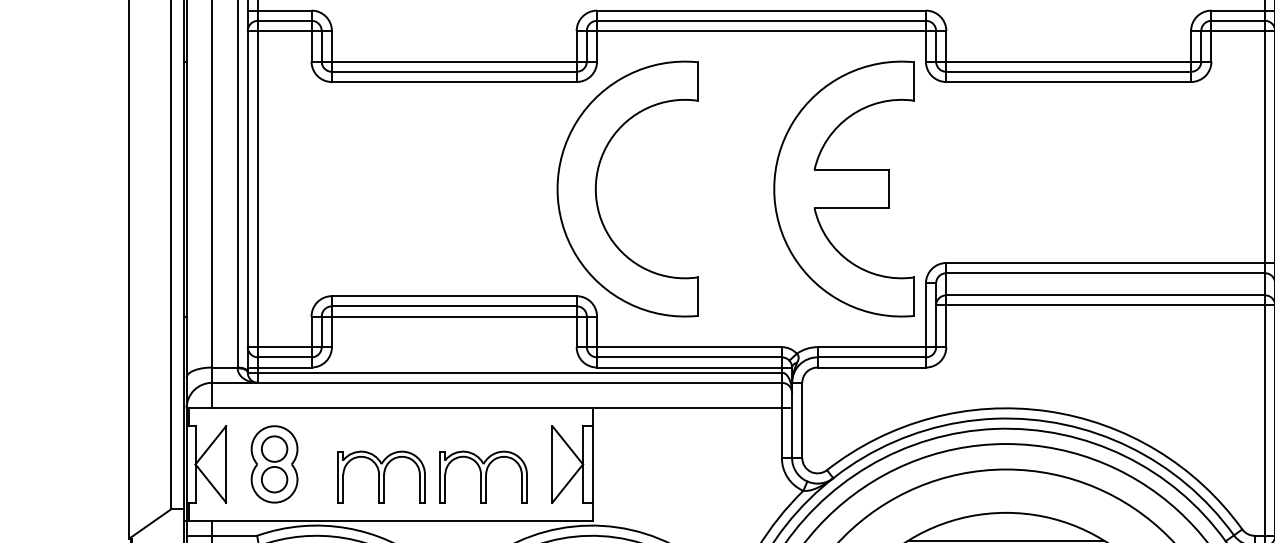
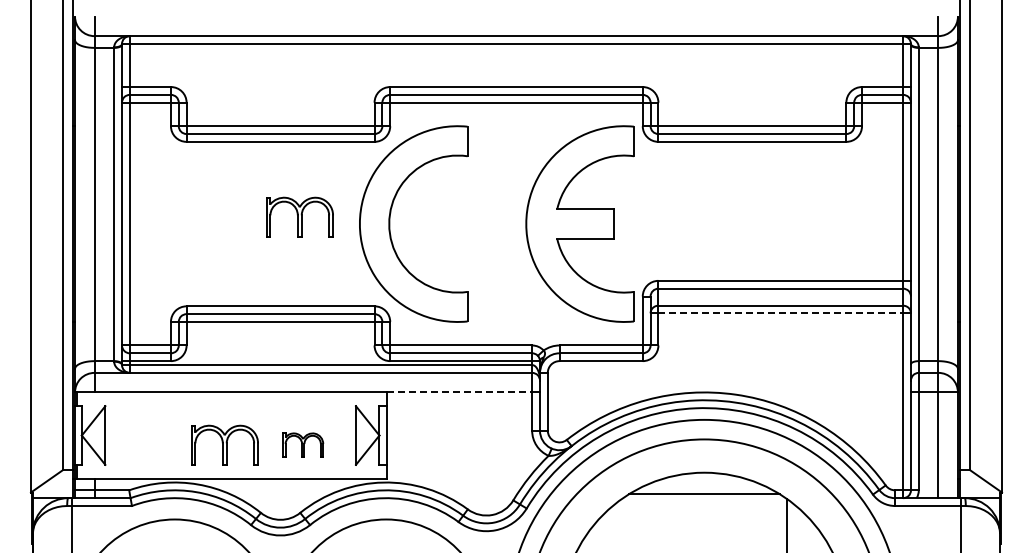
part: (478, 179) -> (299, 216), added
line: (1106, 305) -> (781, 313), solid -> dashed
line: (688, 408) -> (460, 392), solid -> dashed
part: (274, 464) -> (142, 435), removed
part: (484, 476) -> (303, 444), size x0.6

